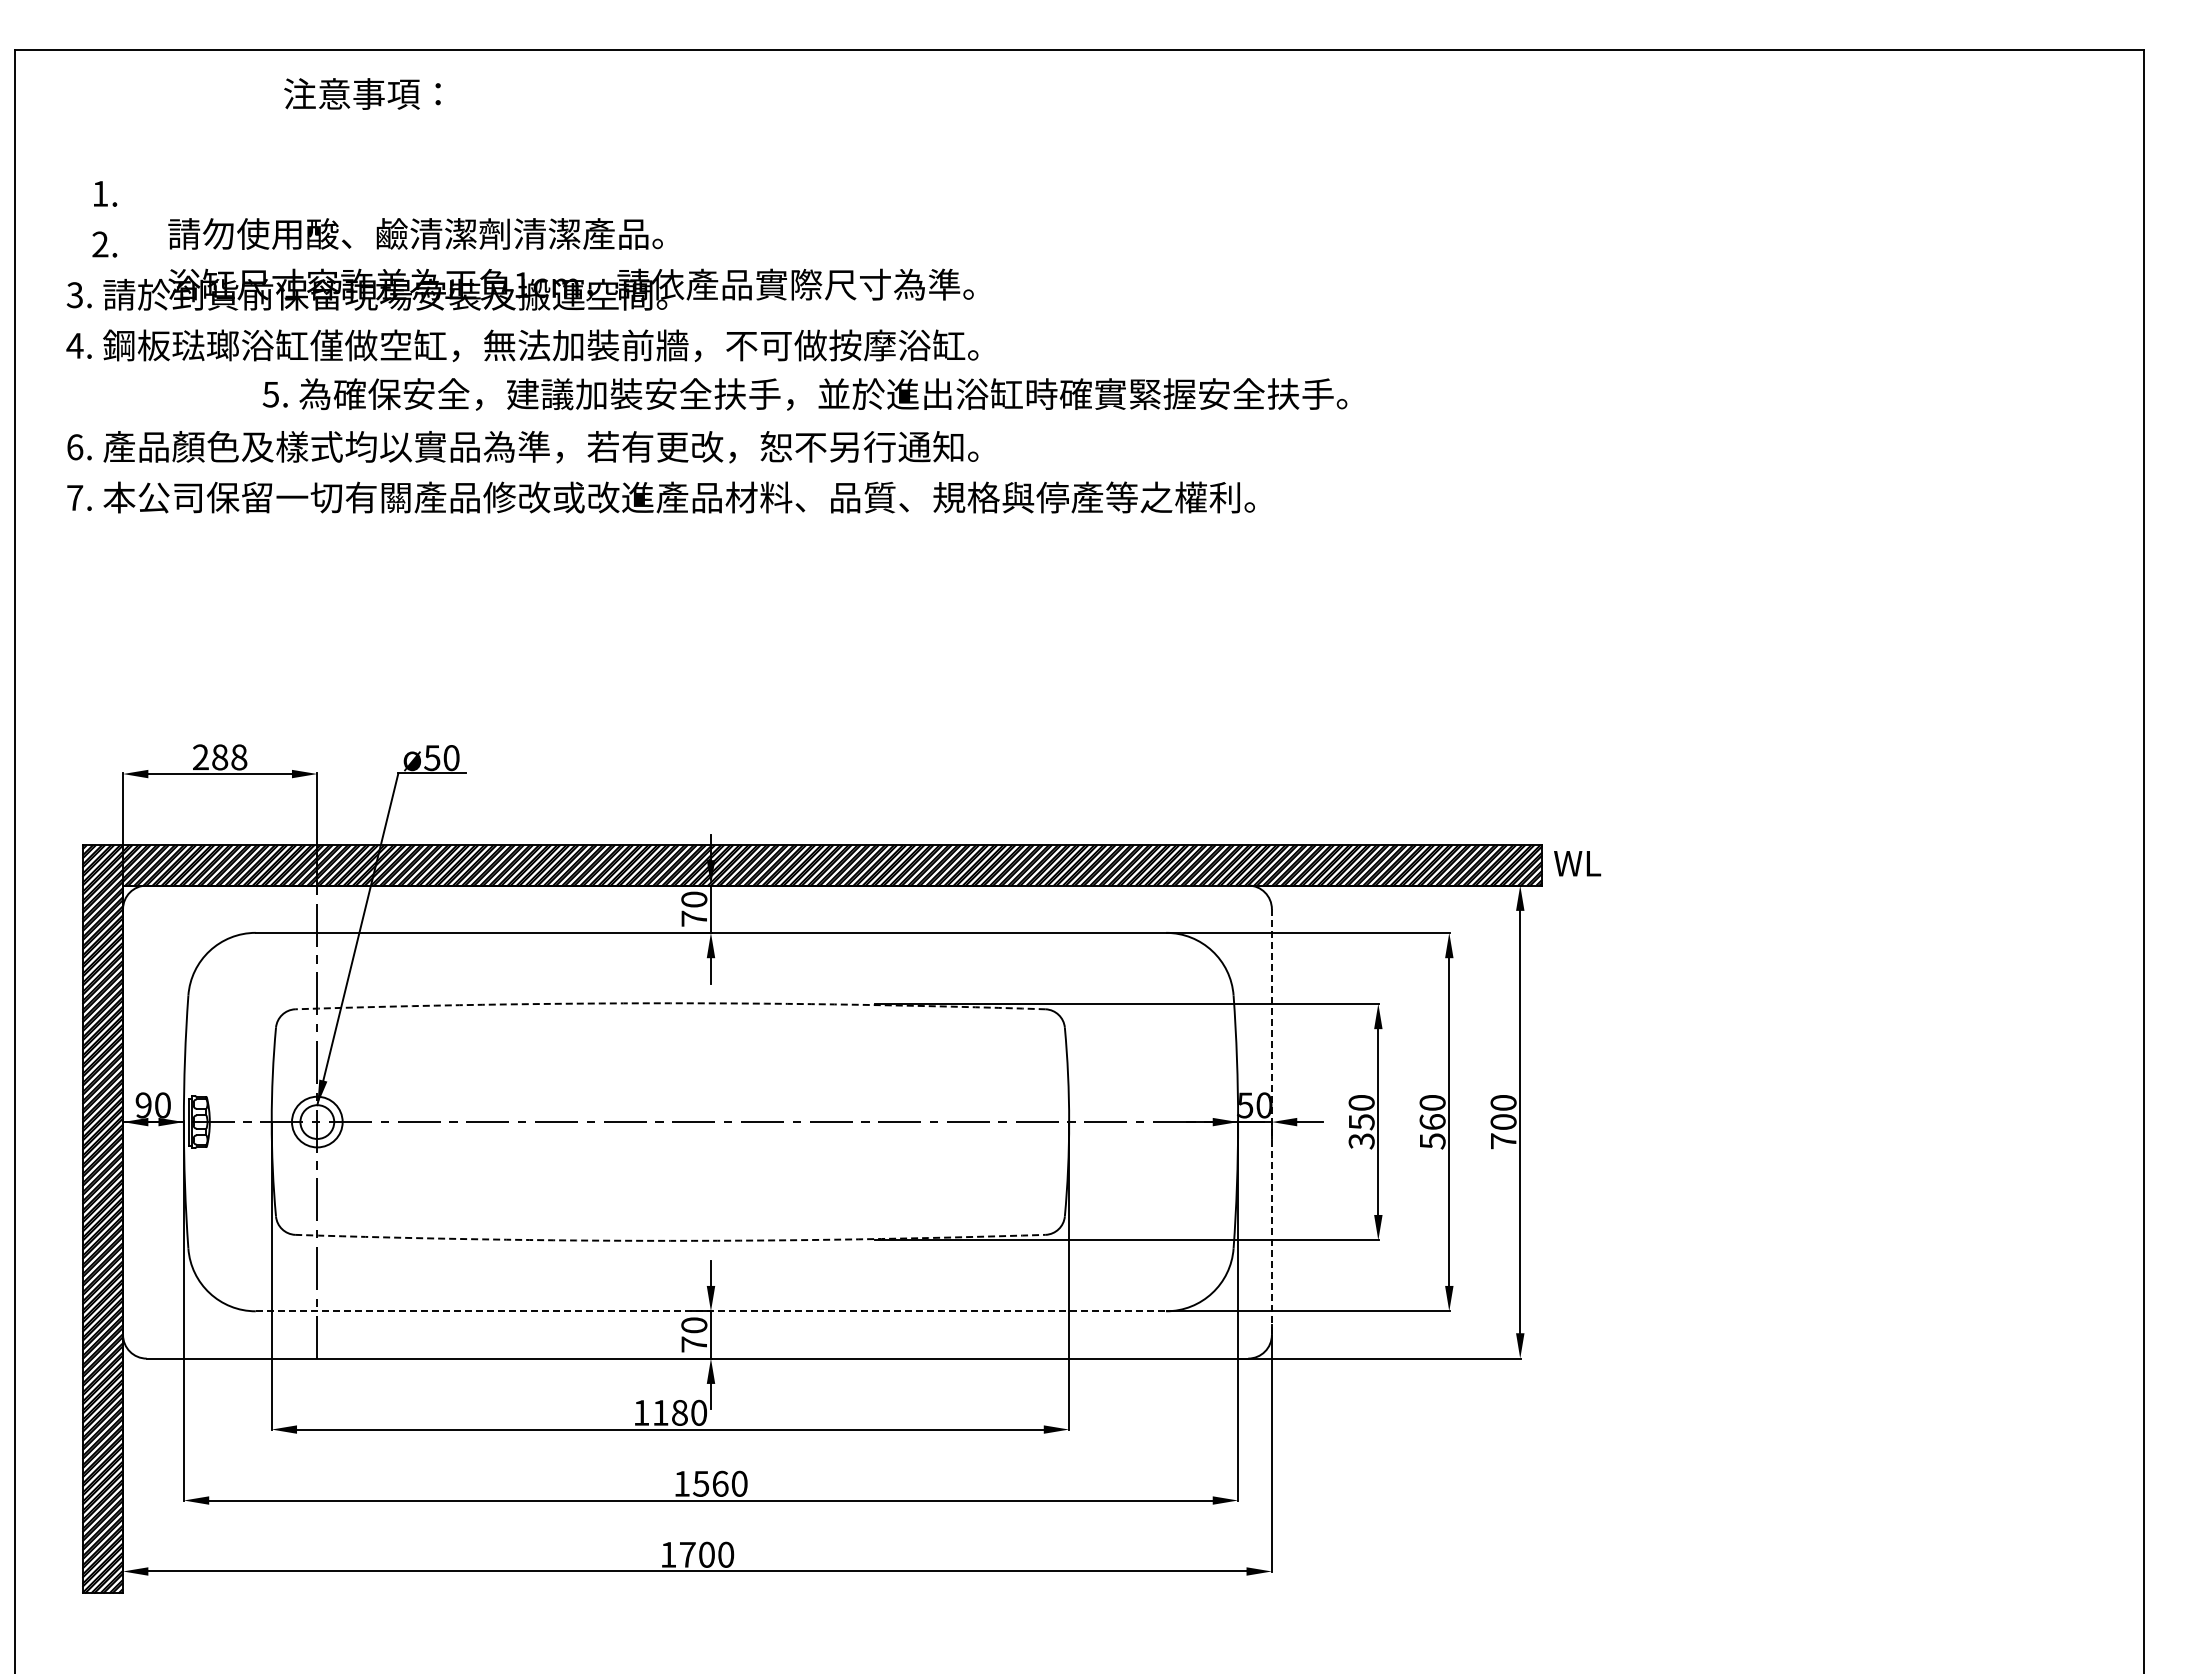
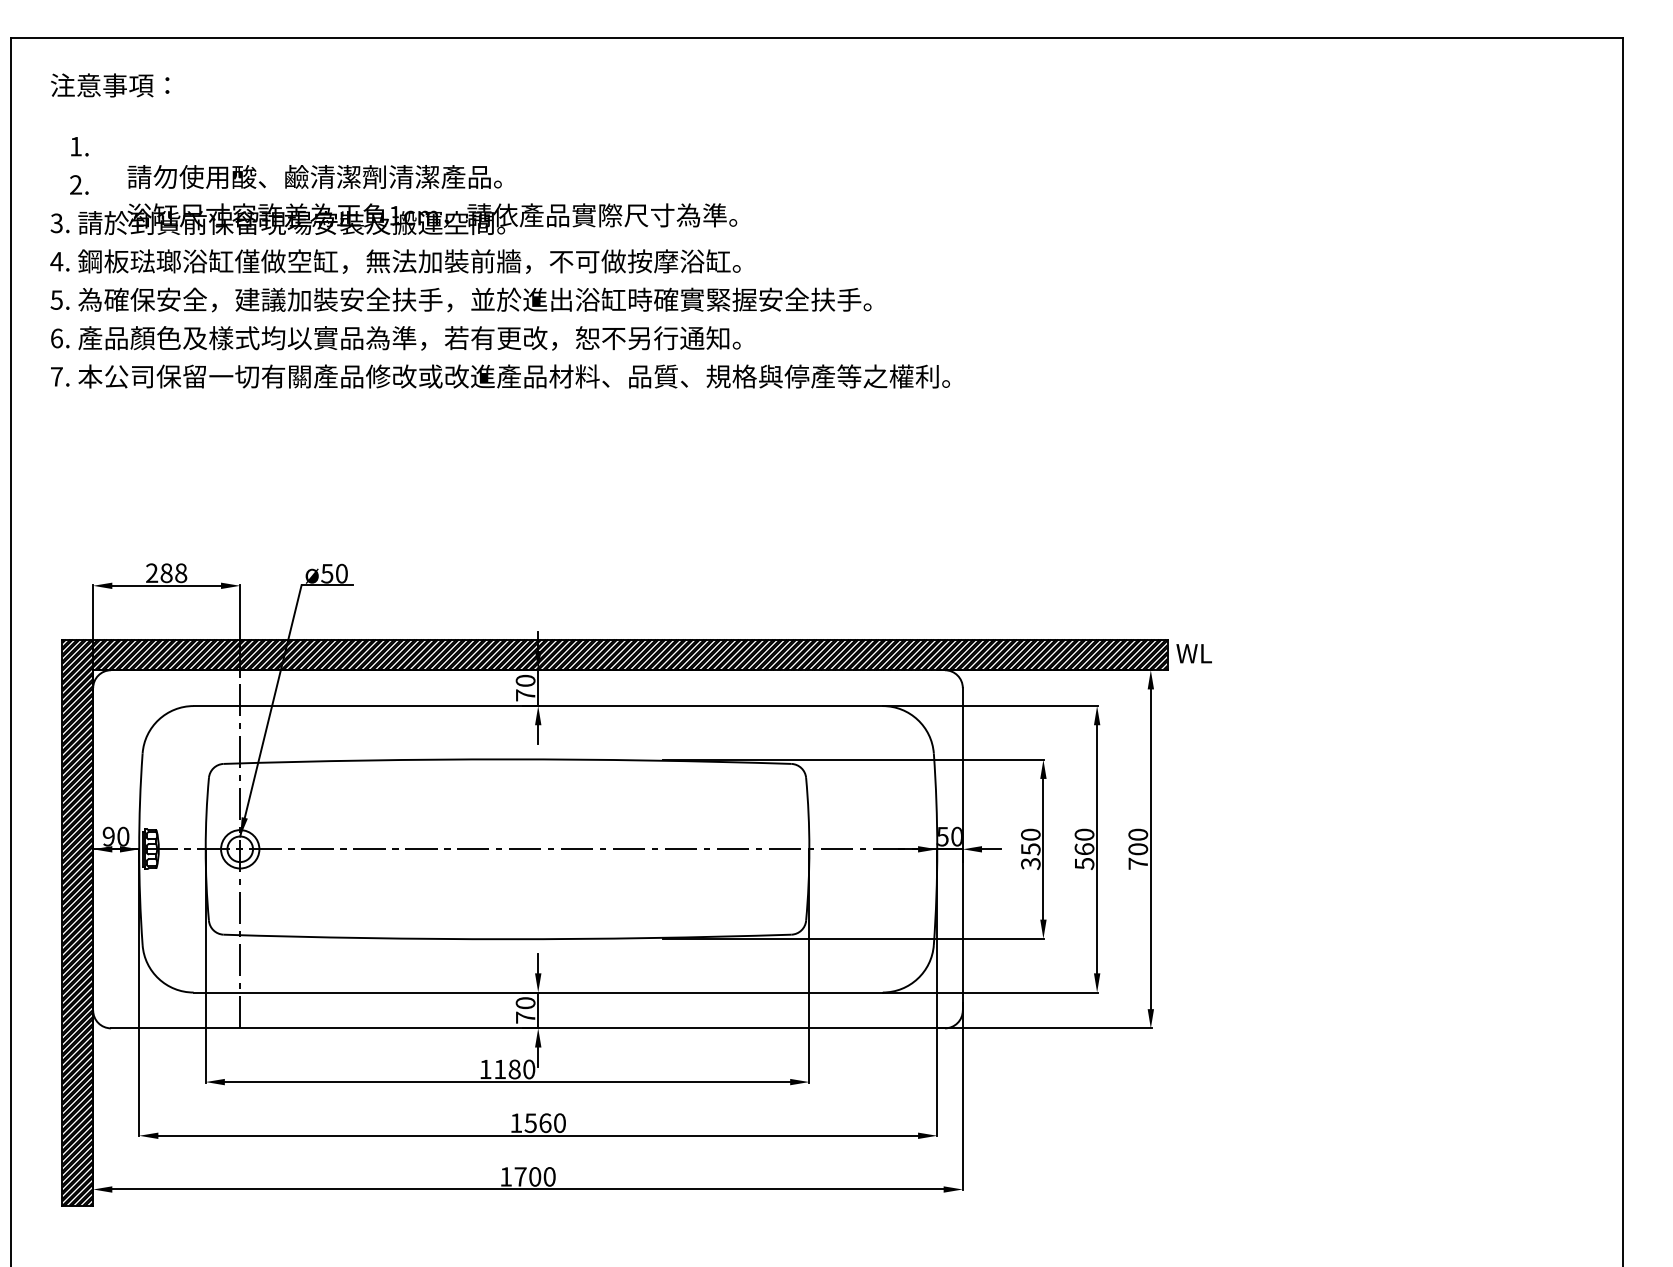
text: (362, 93) -> (110, 85), moved
text: (804, 394) -> (460, 300), moved
arc: (670, 1003) -> (507, 759), dashed -> solid
line: (1271, 1122) -> (962, 849), dashed -> solid
arc: (670, 1240) -> (507, 938), dashed -> solid
line: (711, 1311) -> (538, 992), dashed -> solid

